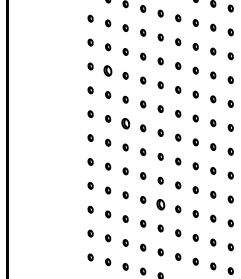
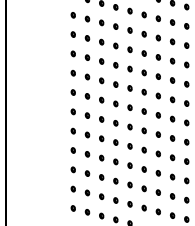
part: (108, 71) -> (87, 57), size x0.62
part: (125, 123) -> (101, 100), size x0.62
part: (160, 204) -> (129, 165), size x0.62

